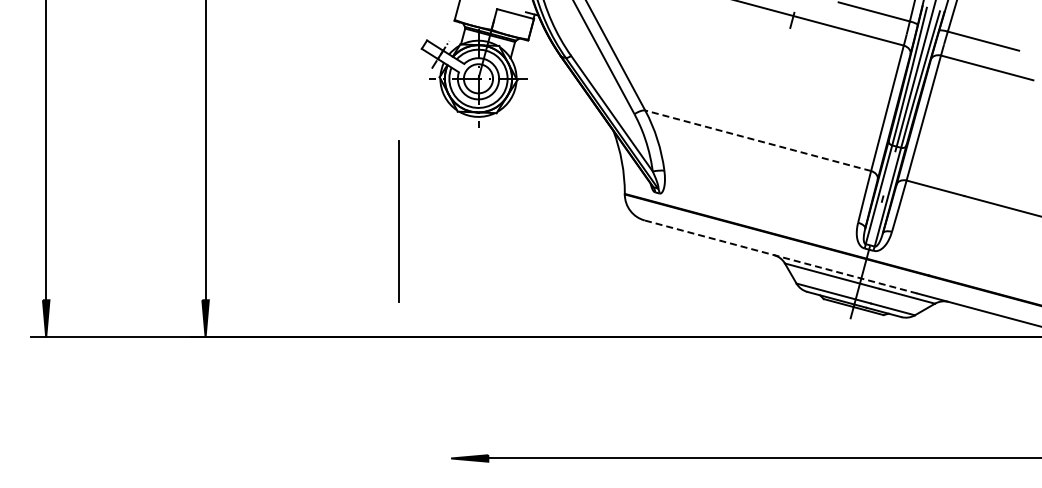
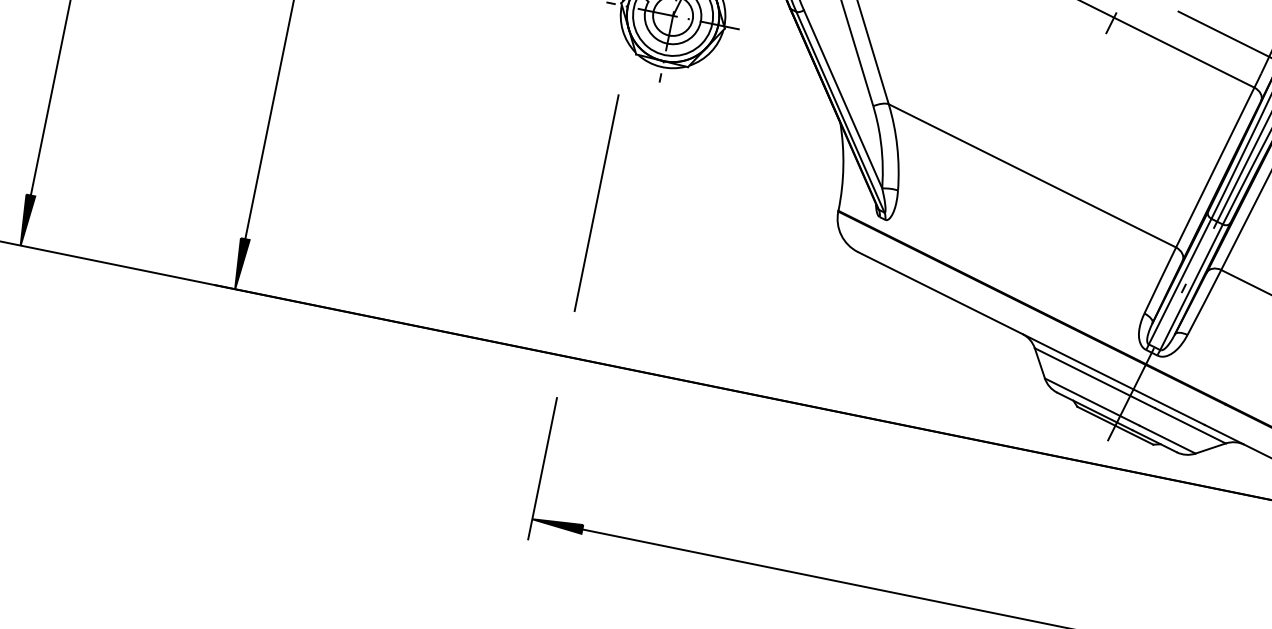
line: (758, 140) -> (1032, 175), dashed -> solid
line: (398, 221) -> (595, 202), moved
line: (780, 256) -> (1030, 337), dashed -> solid
line: (451, 420) -> (543, 468), added

